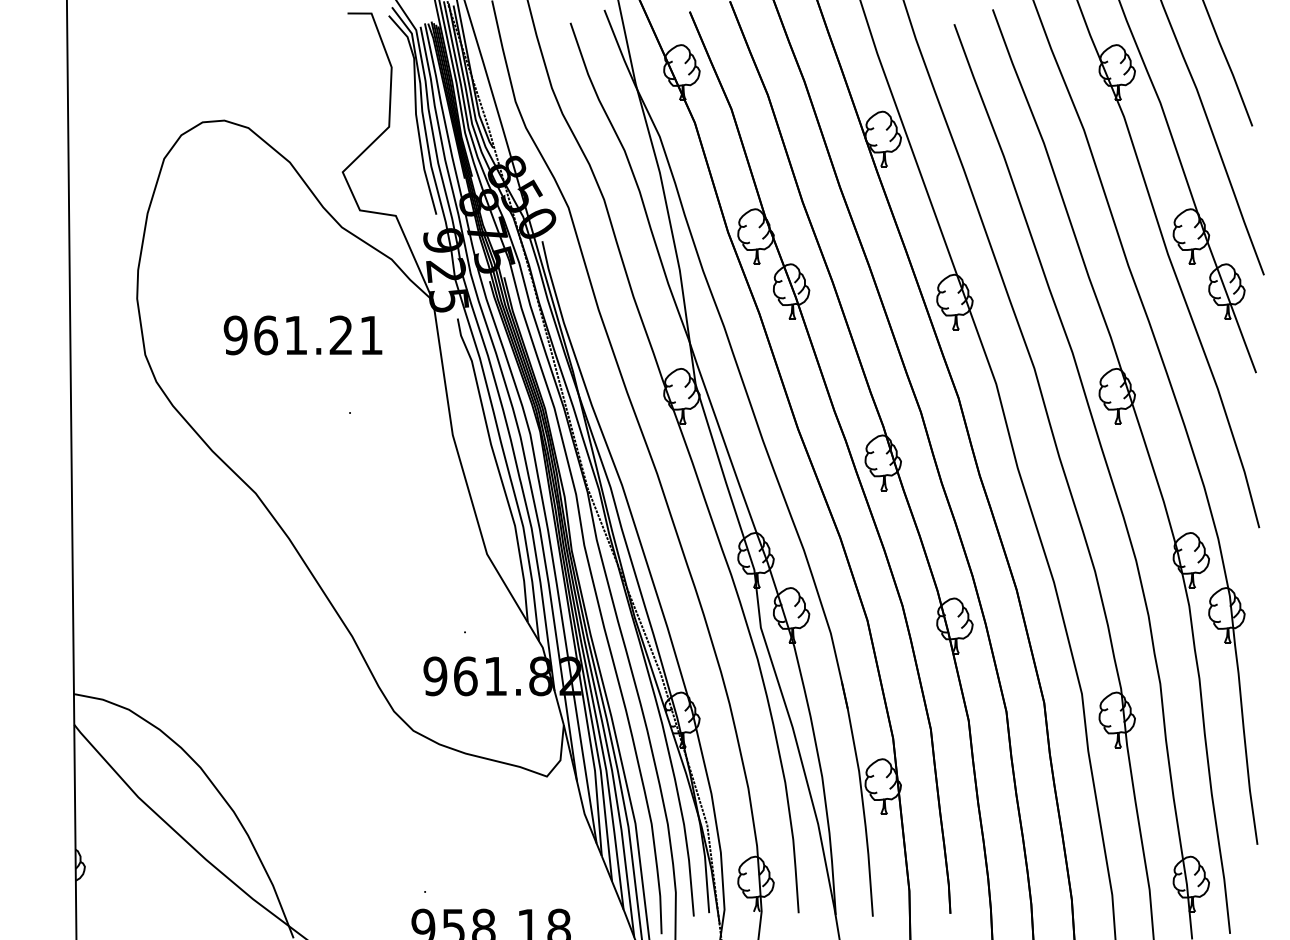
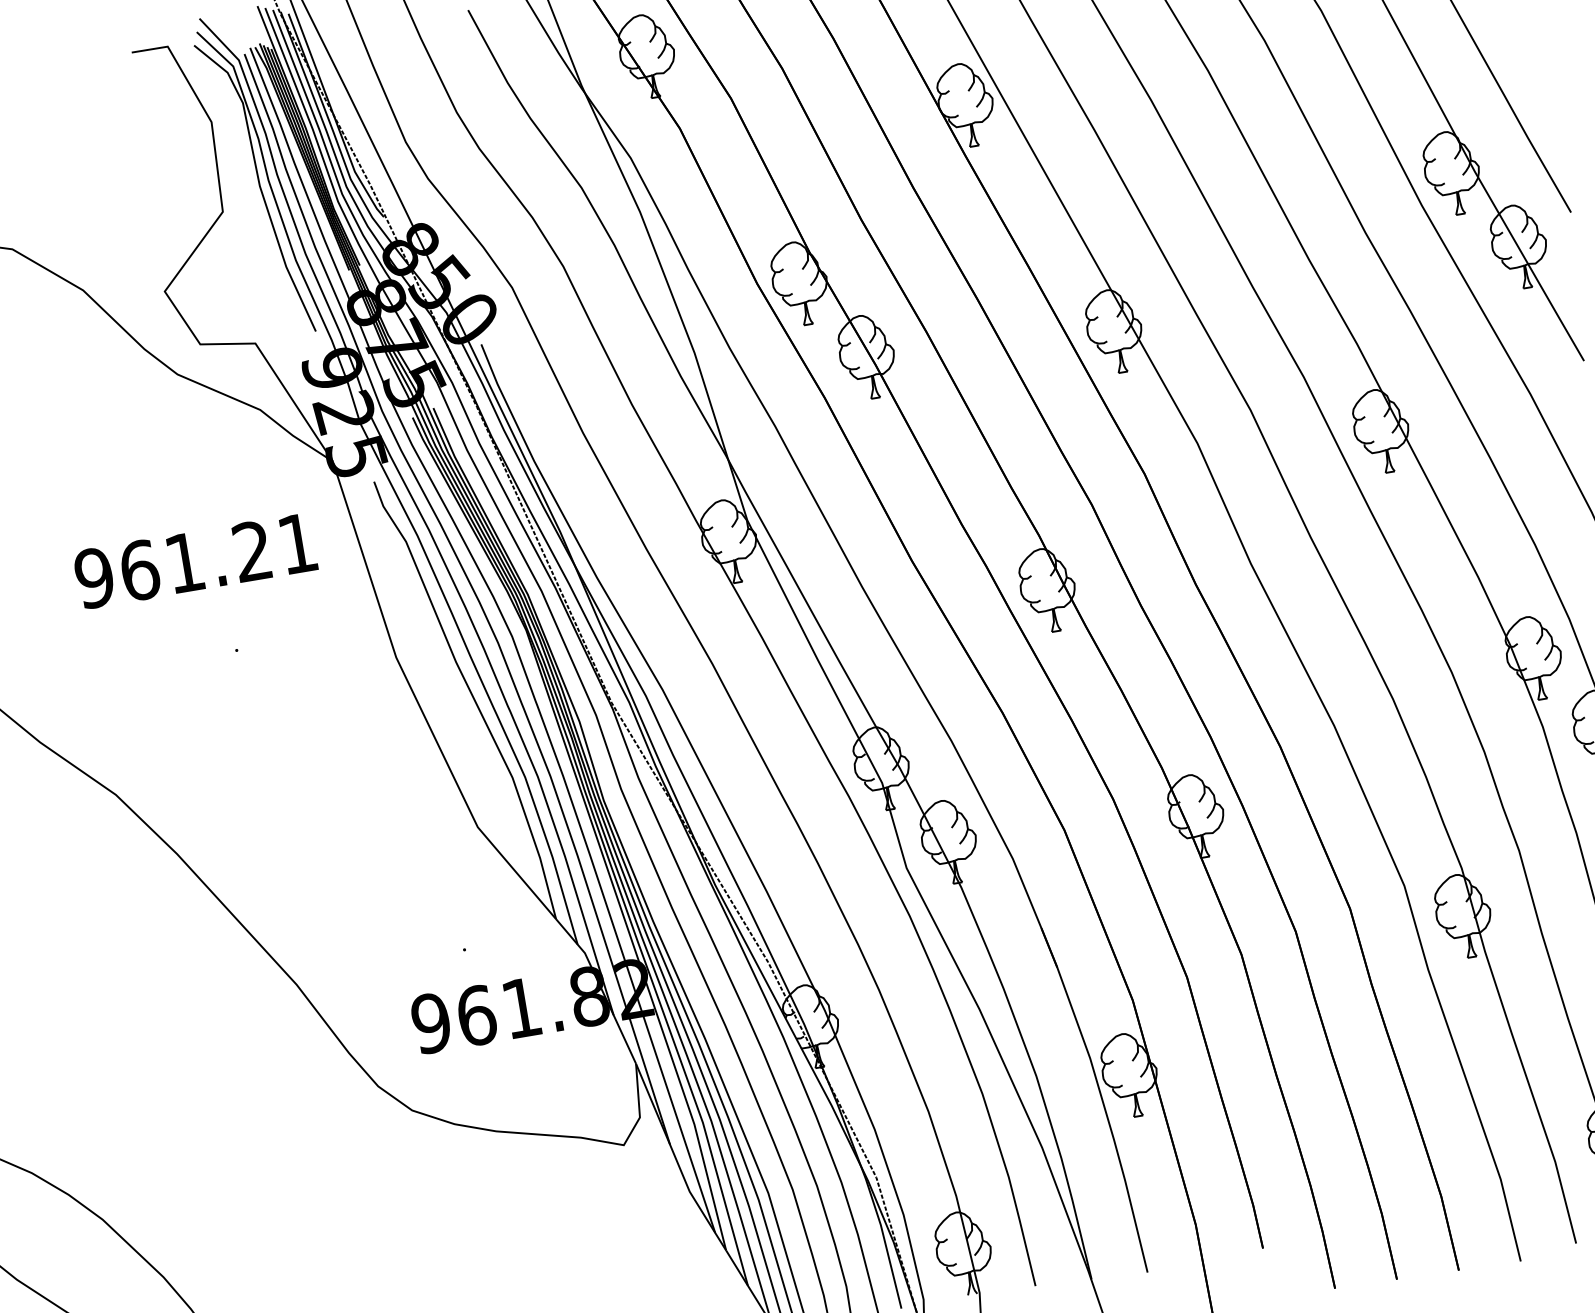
text: (302, 335) -> (194, 561), moved

